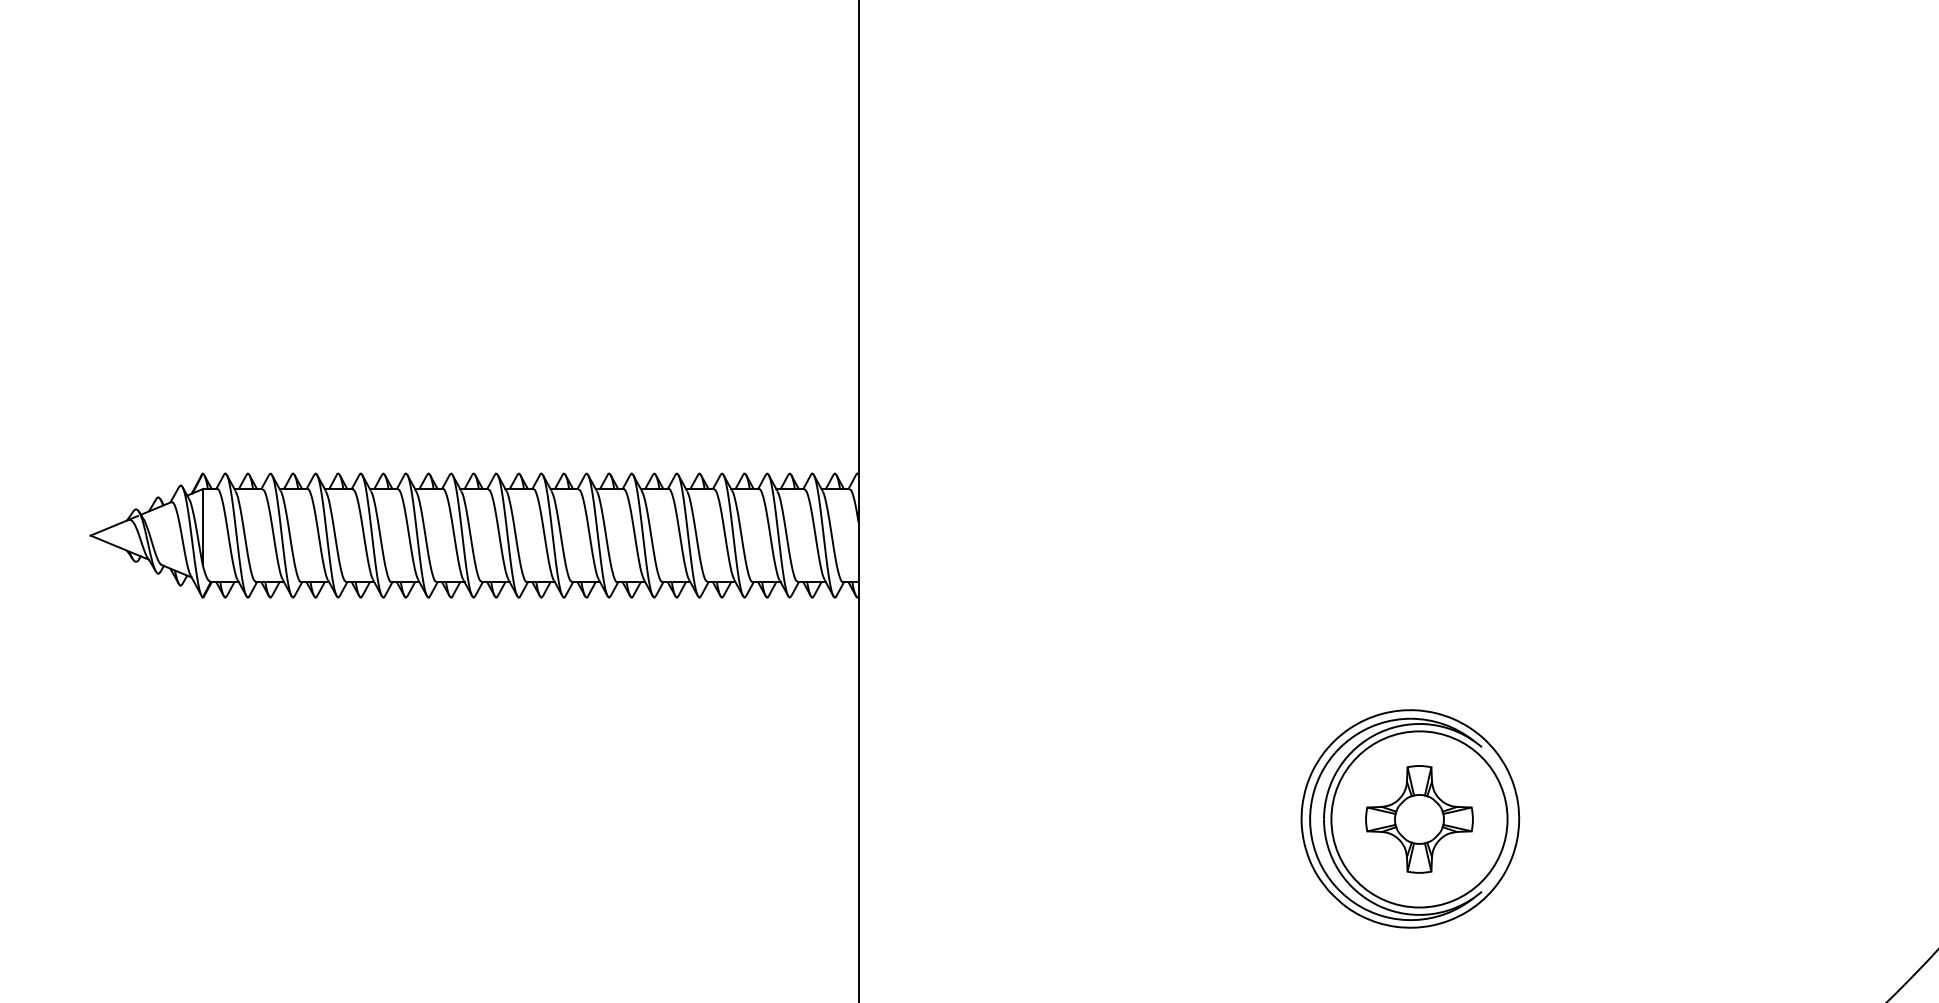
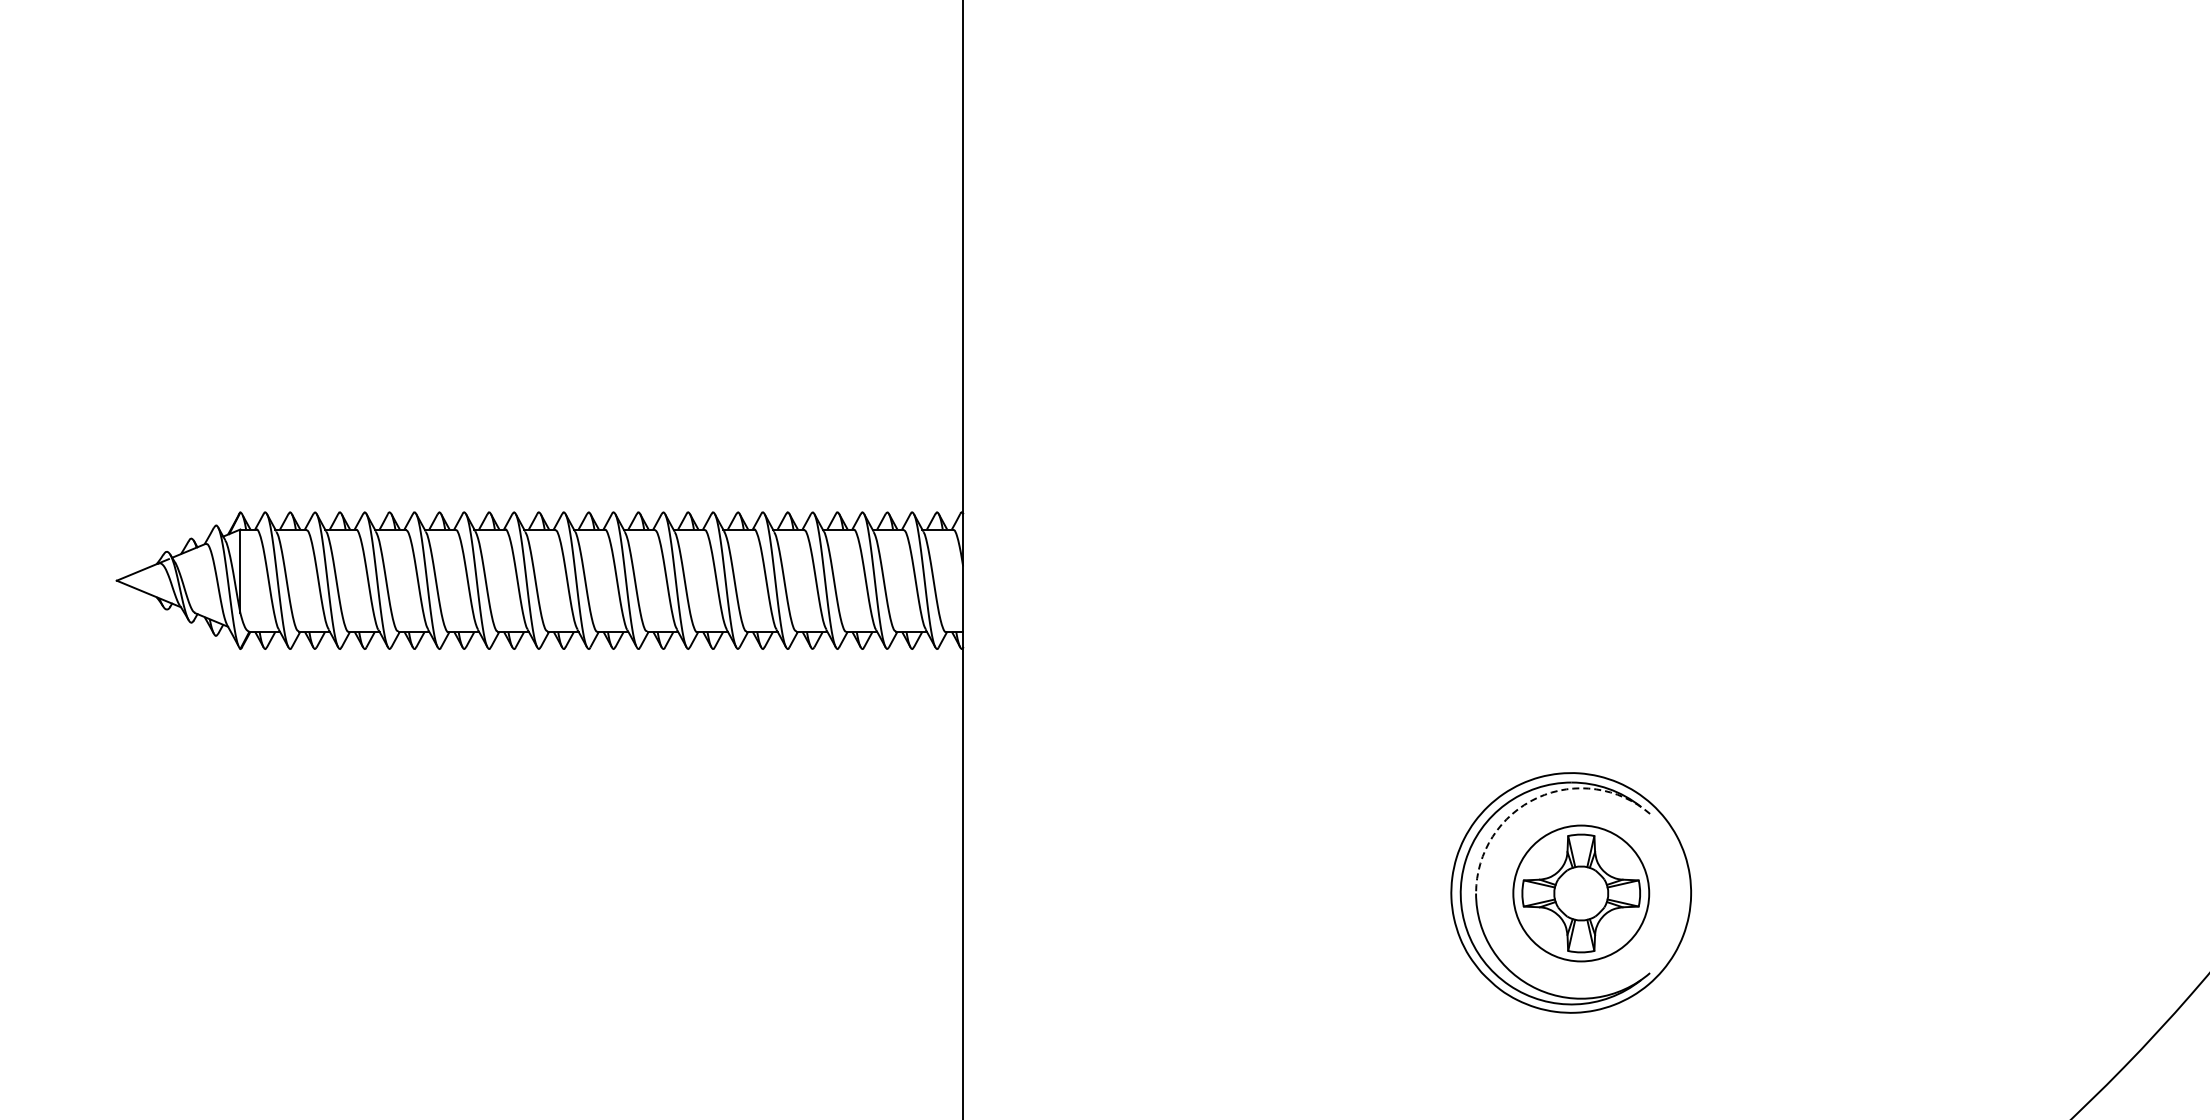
arc: (1379, 732) -> (1537, 797), solid -> dashed
circle: (1419, 819) -> (1581, 893), size x0.7

